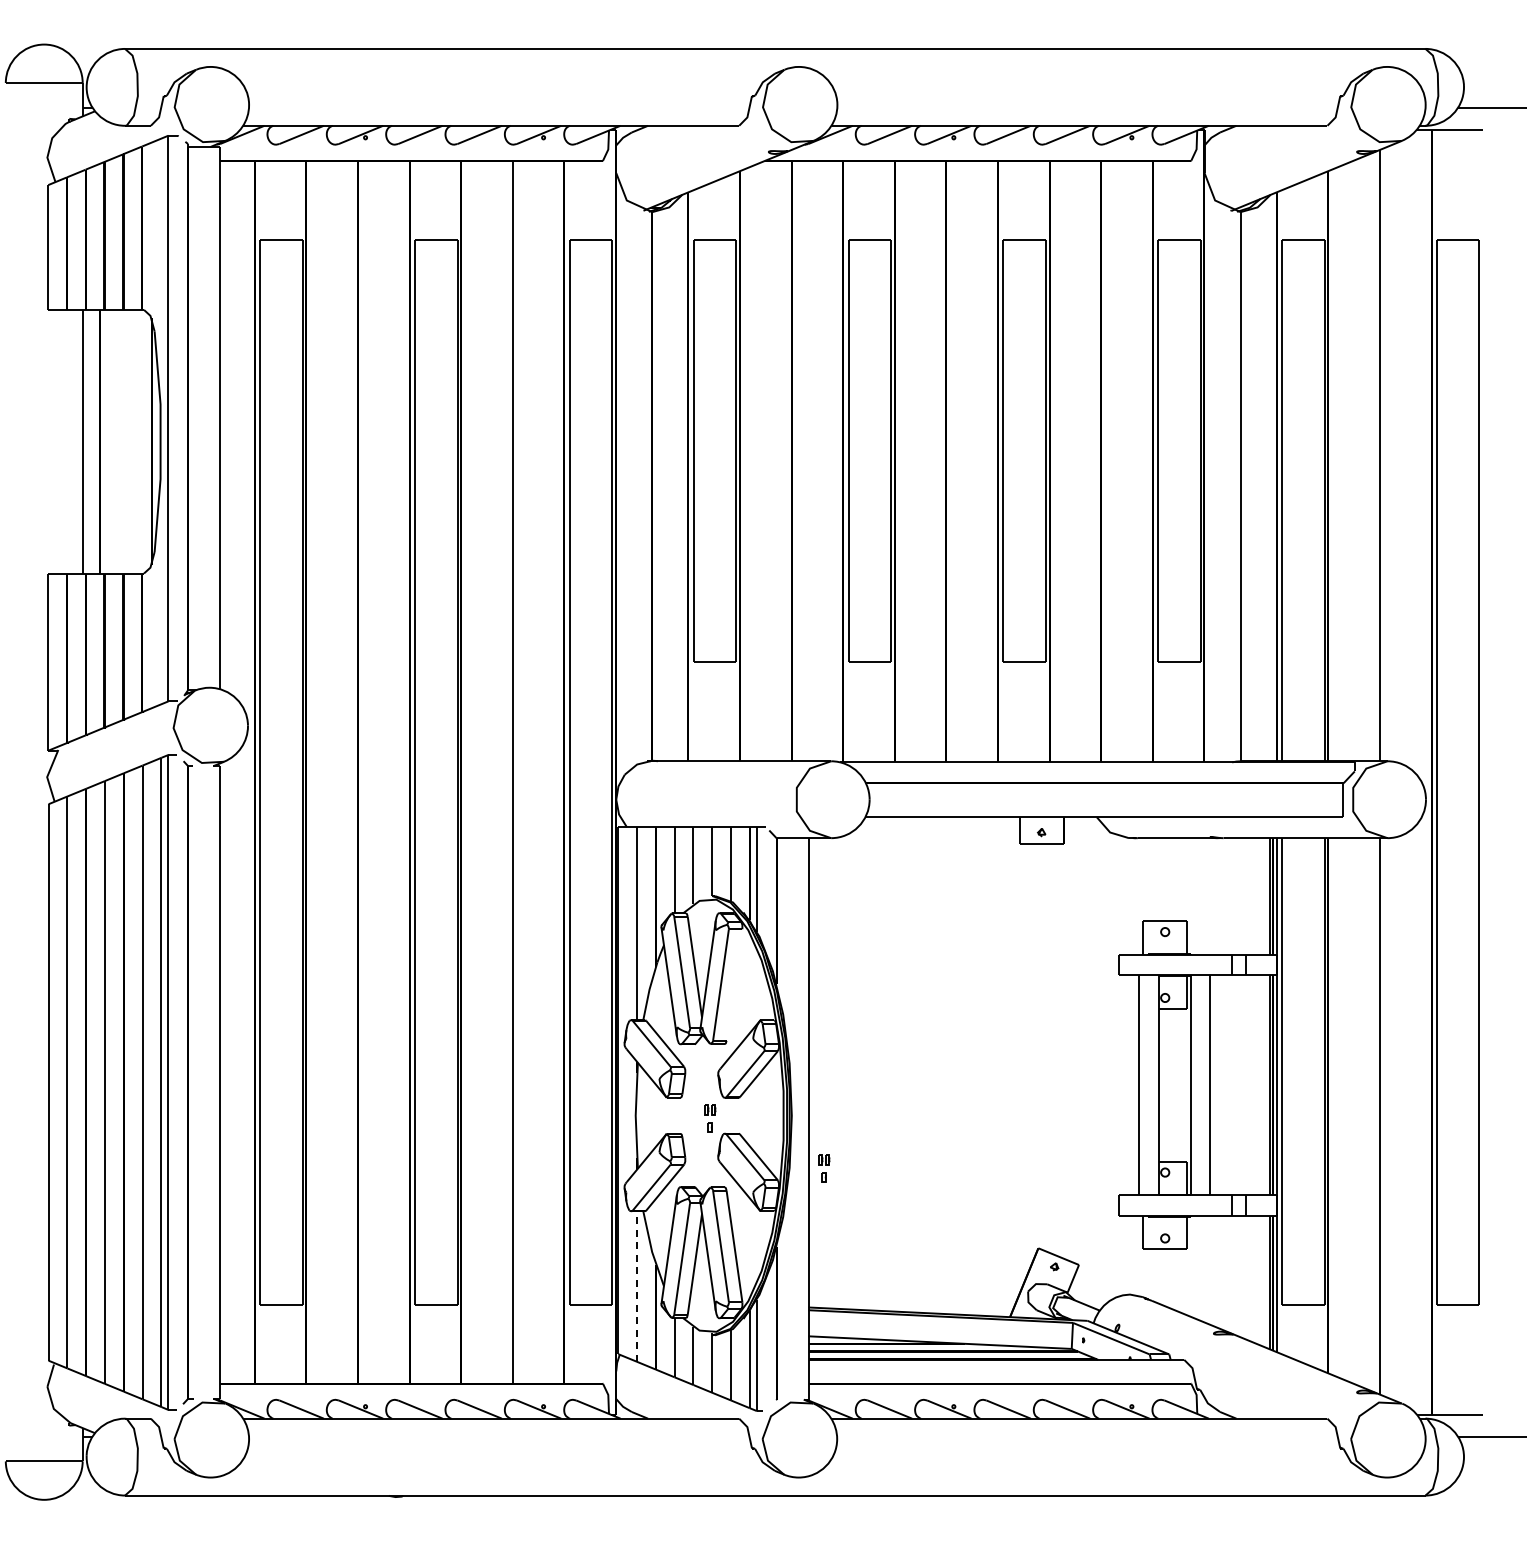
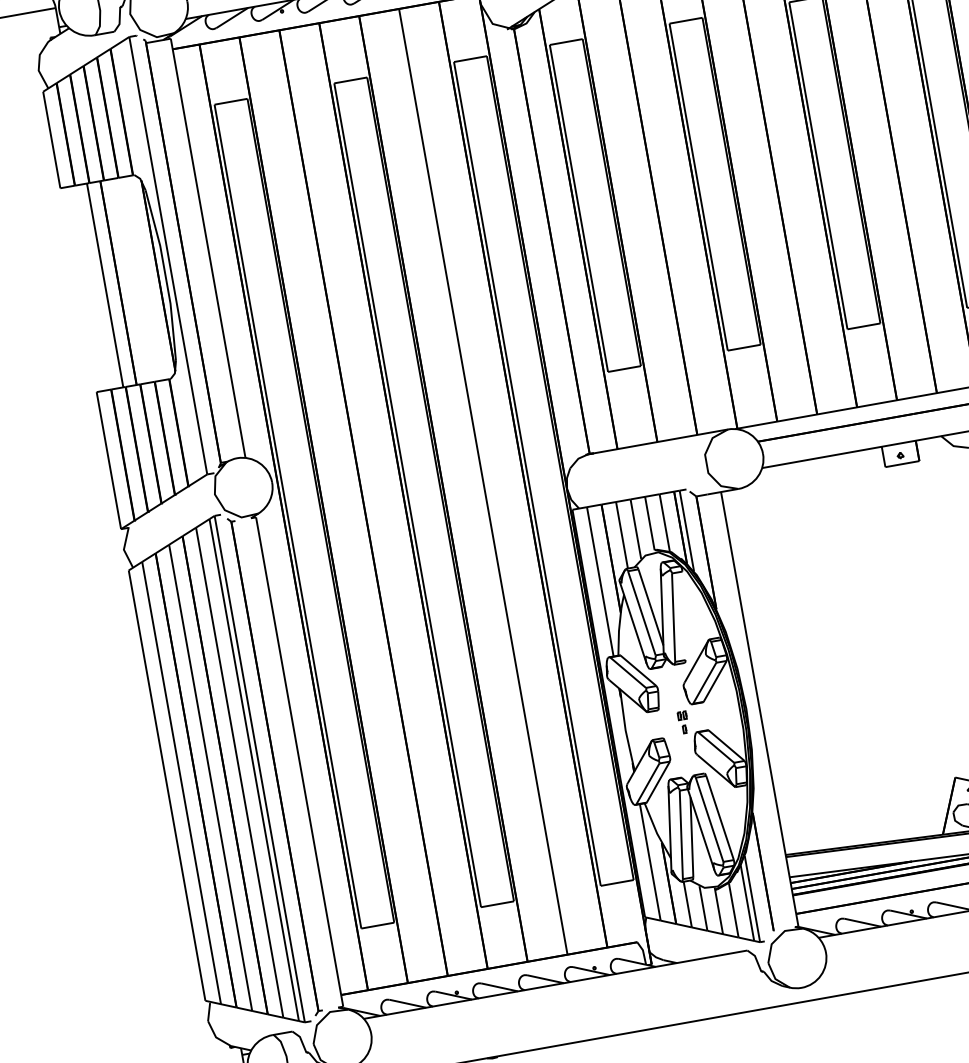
part: (824, 1168) -> (778, 745), removed
line: (637, 1286) -> (650, 862), dashed -> solid

